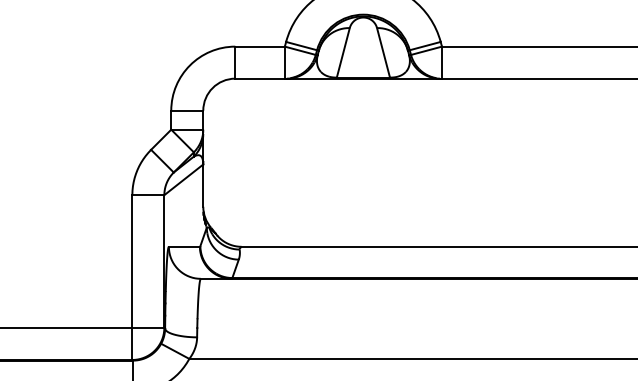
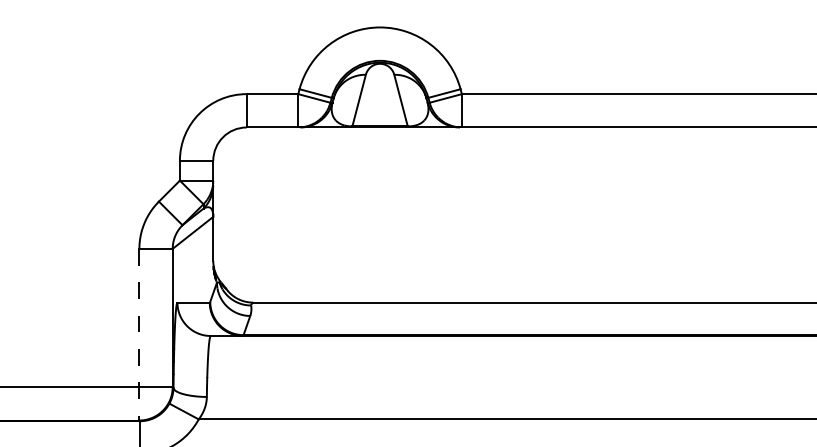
line: (132, 277) -> (139, 334), solid -> dashed

